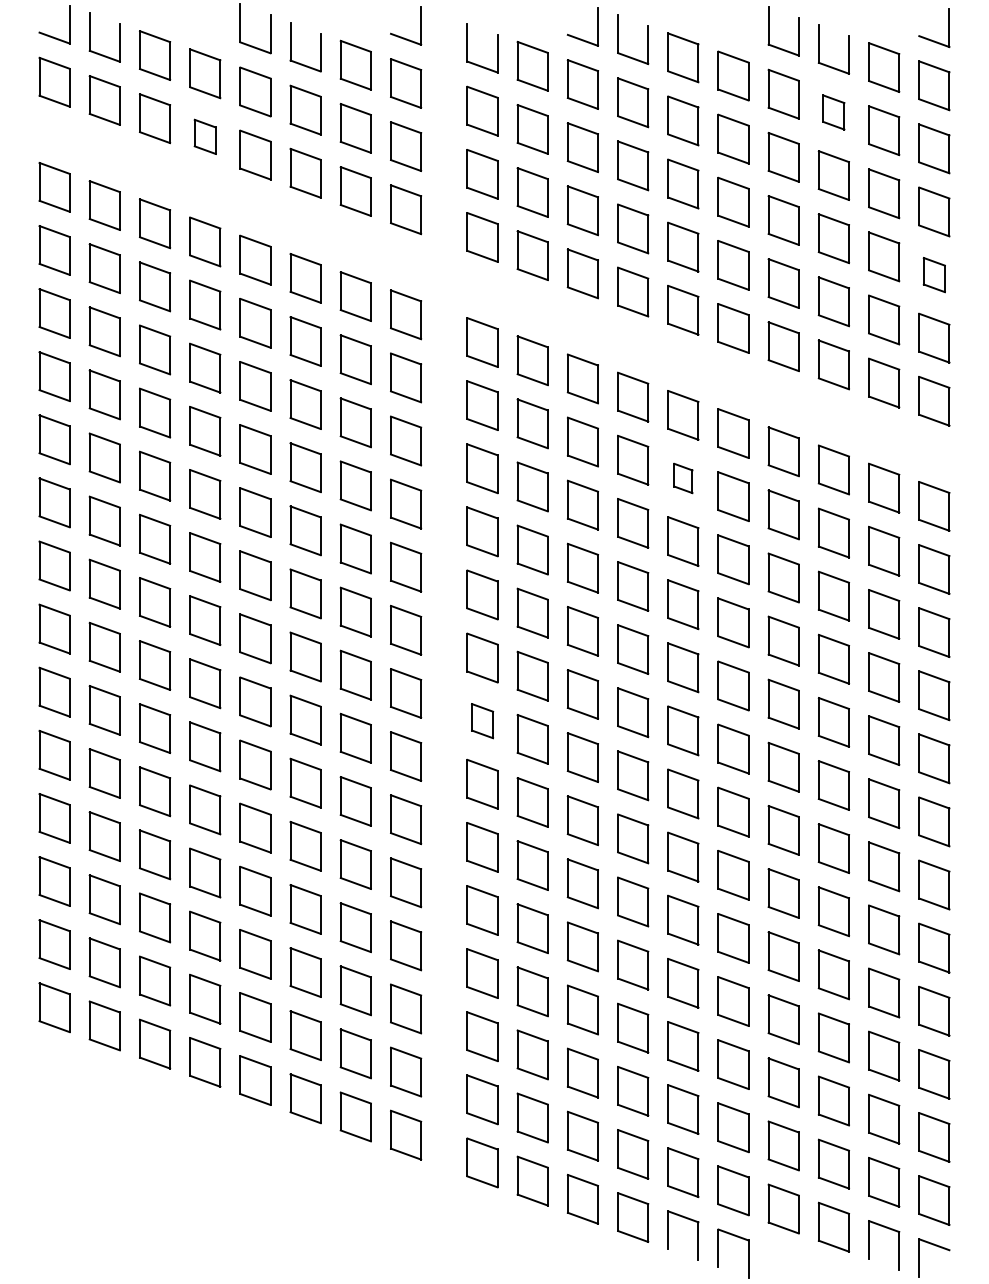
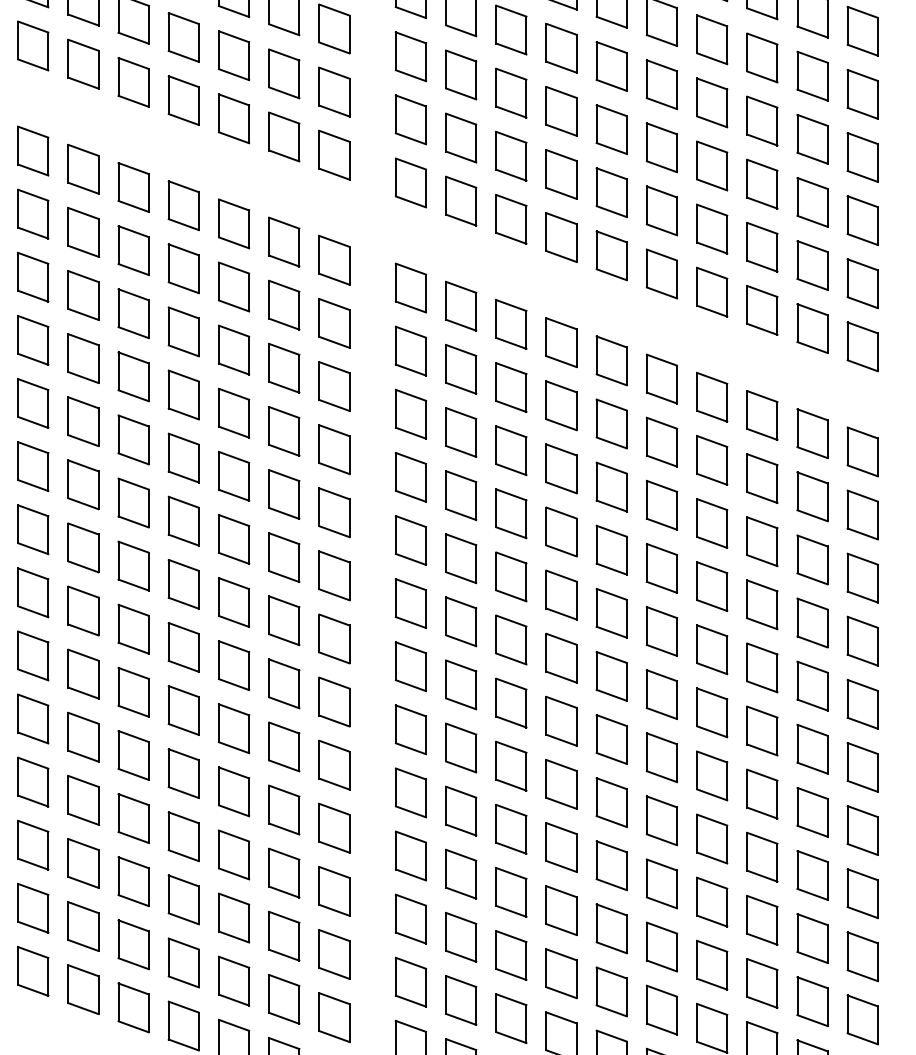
part: (833, 112) -> (761, 58), size x1.43
part: (205, 136) -> (133, 82), size x1.43
part: (934, 274) -> (862, 220), size x1.43
part: (683, 478) -> (611, 424), size x1.67
part: (482, 720) -> (410, 666), size x1.43

